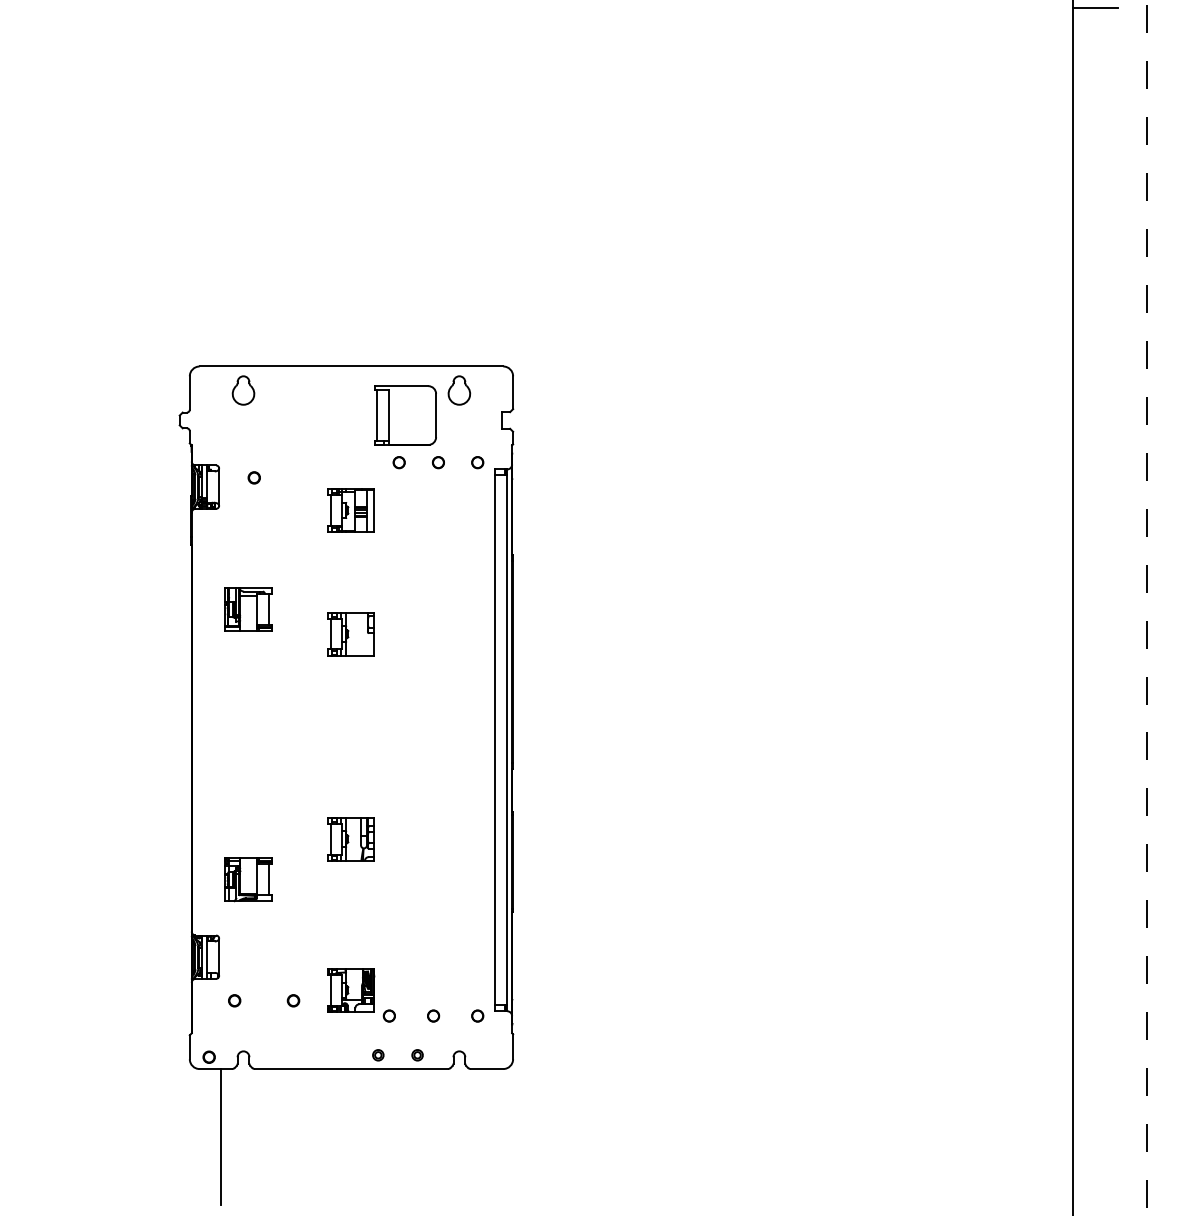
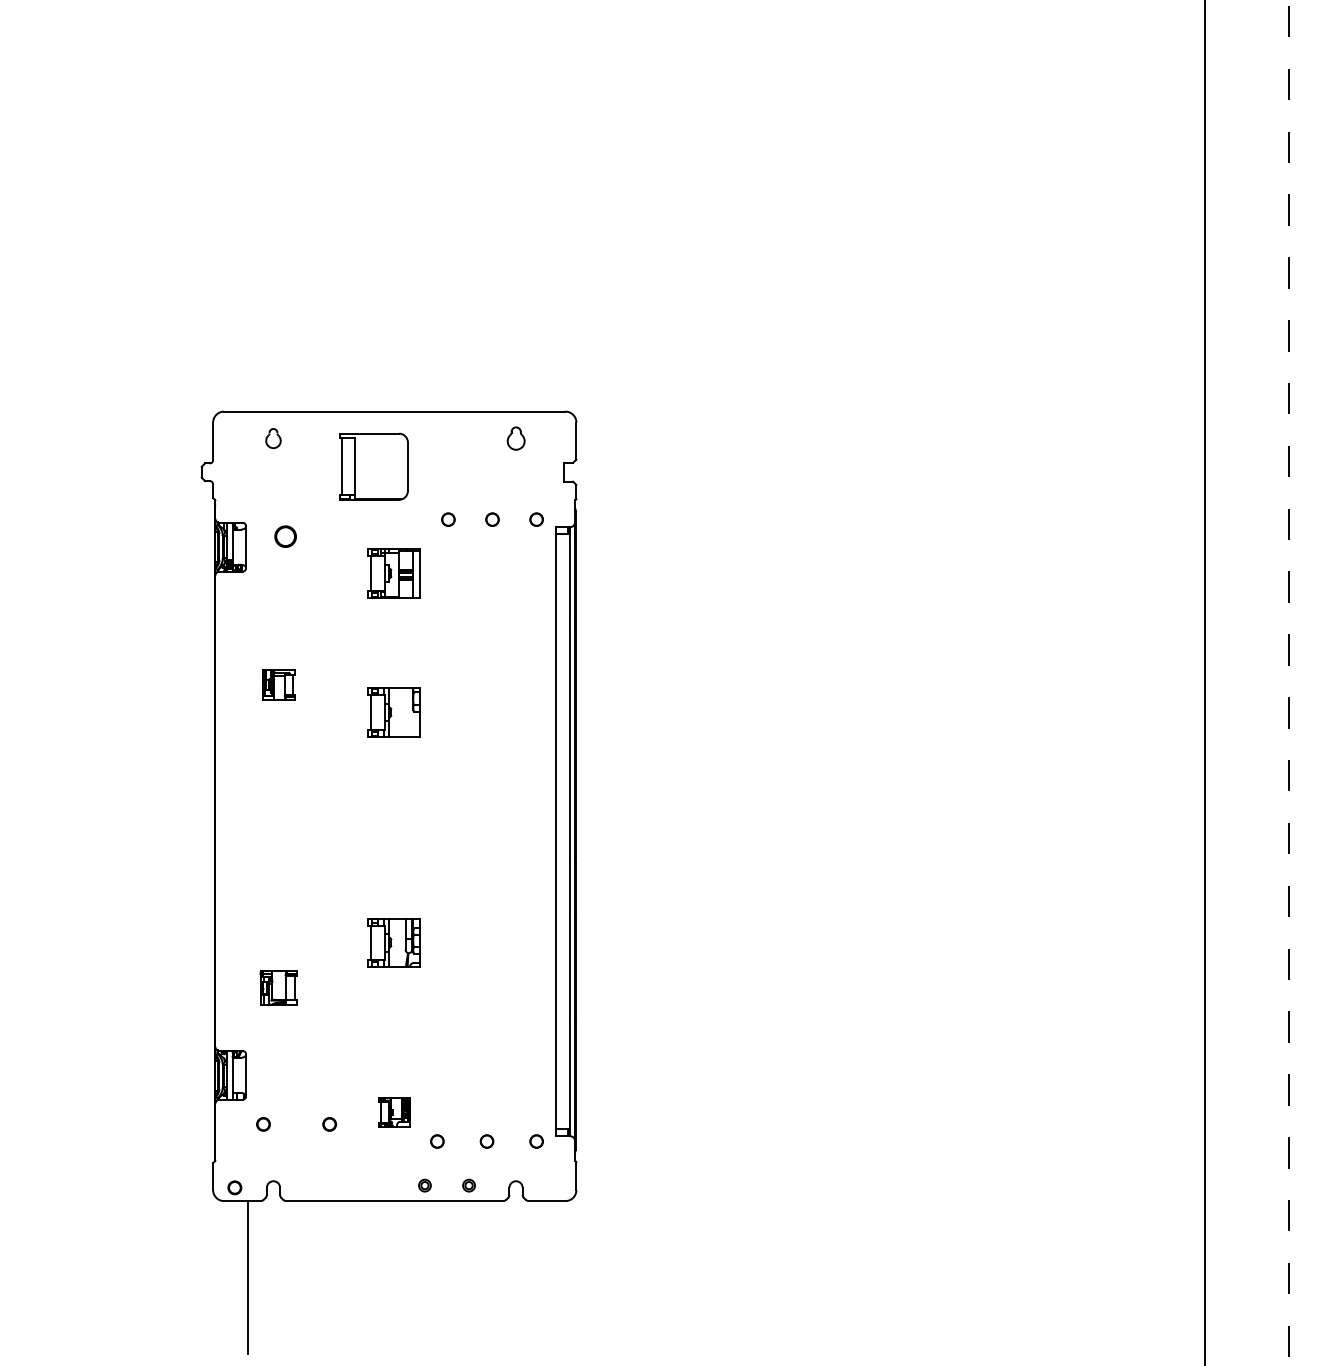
line: (1095, 8) -> (1230, 9), removed
part: (243, 390) -> (273, 438), size x0.6
part: (459, 390) -> (516, 438), size x0.7
part: (405, 415) -> (373, 466), moved
circle: (254, 477) -> (285, 536), size x1.6
part: (247, 609) -> (278, 684), size x0.6
part: (247, 879) -> (278, 988), size x0.7
part: (351, 990) -> (394, 1112), size x0.6

